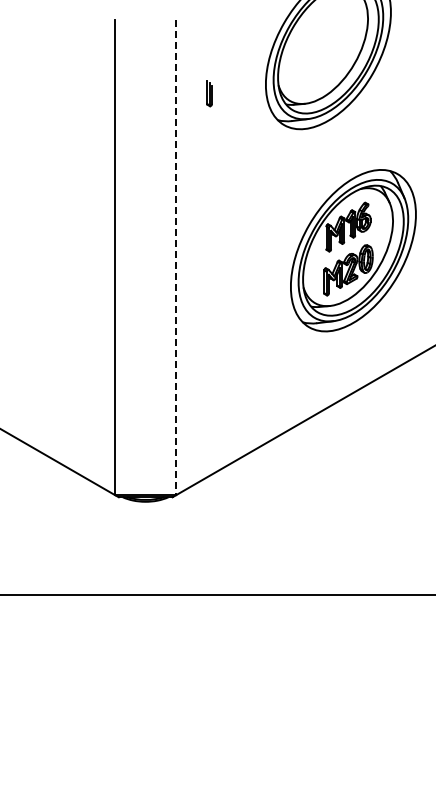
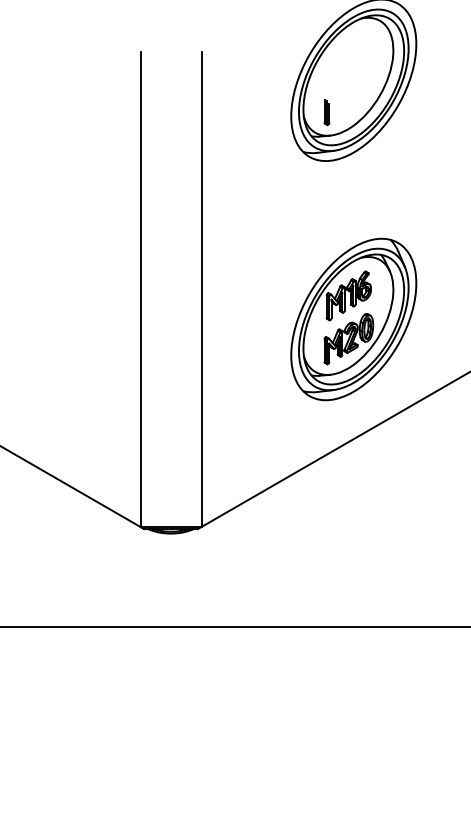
part: (209, 93) -> (326, 112), moved
part: (353, 250) -> (353, 319), moved
line: (176, 258) -> (201, 290), dashed -> solid

